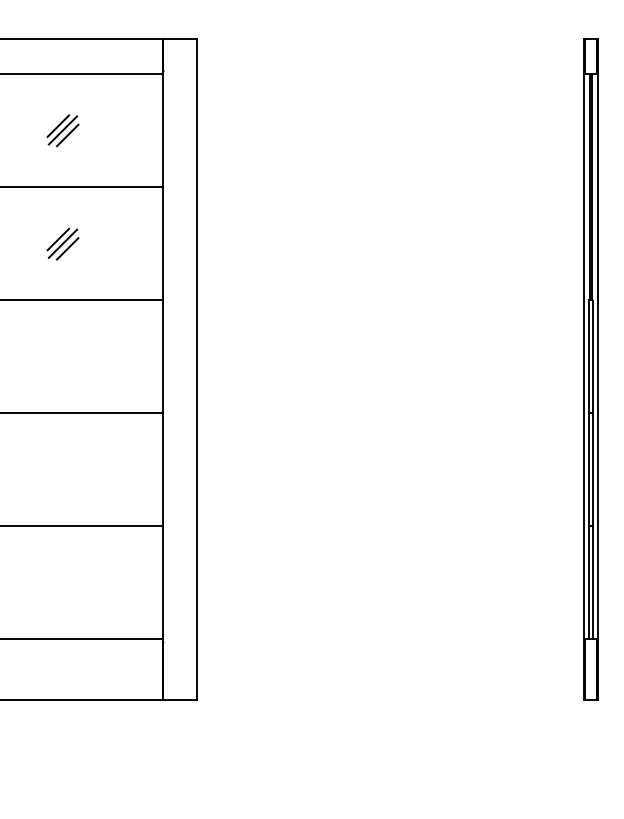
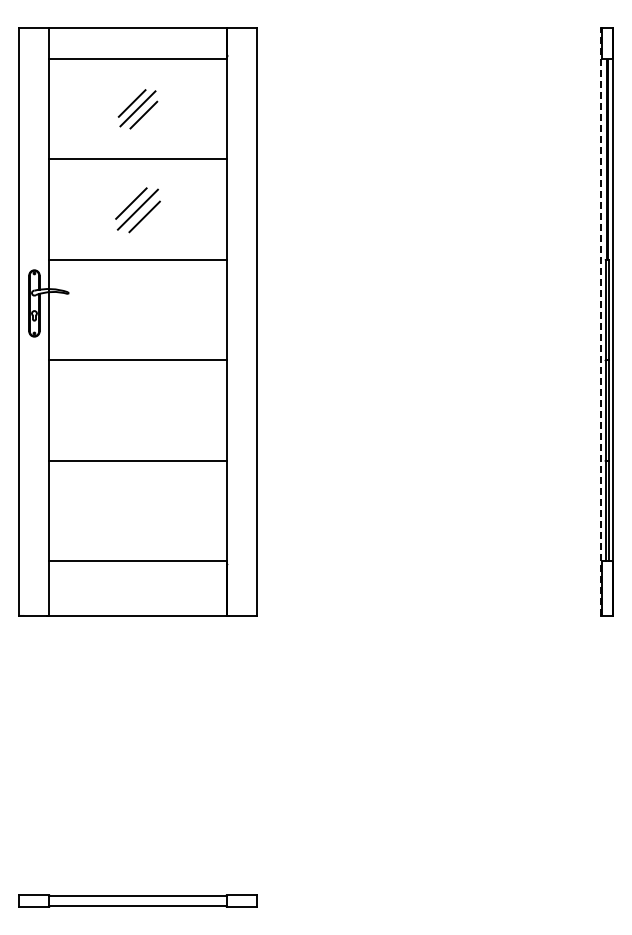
part: (62, 130) -> (137, 109), size x1.4
part: (62, 243) -> (137, 209), size x1.6
line: (584, 369) -> (601, 321), solid -> dashed

